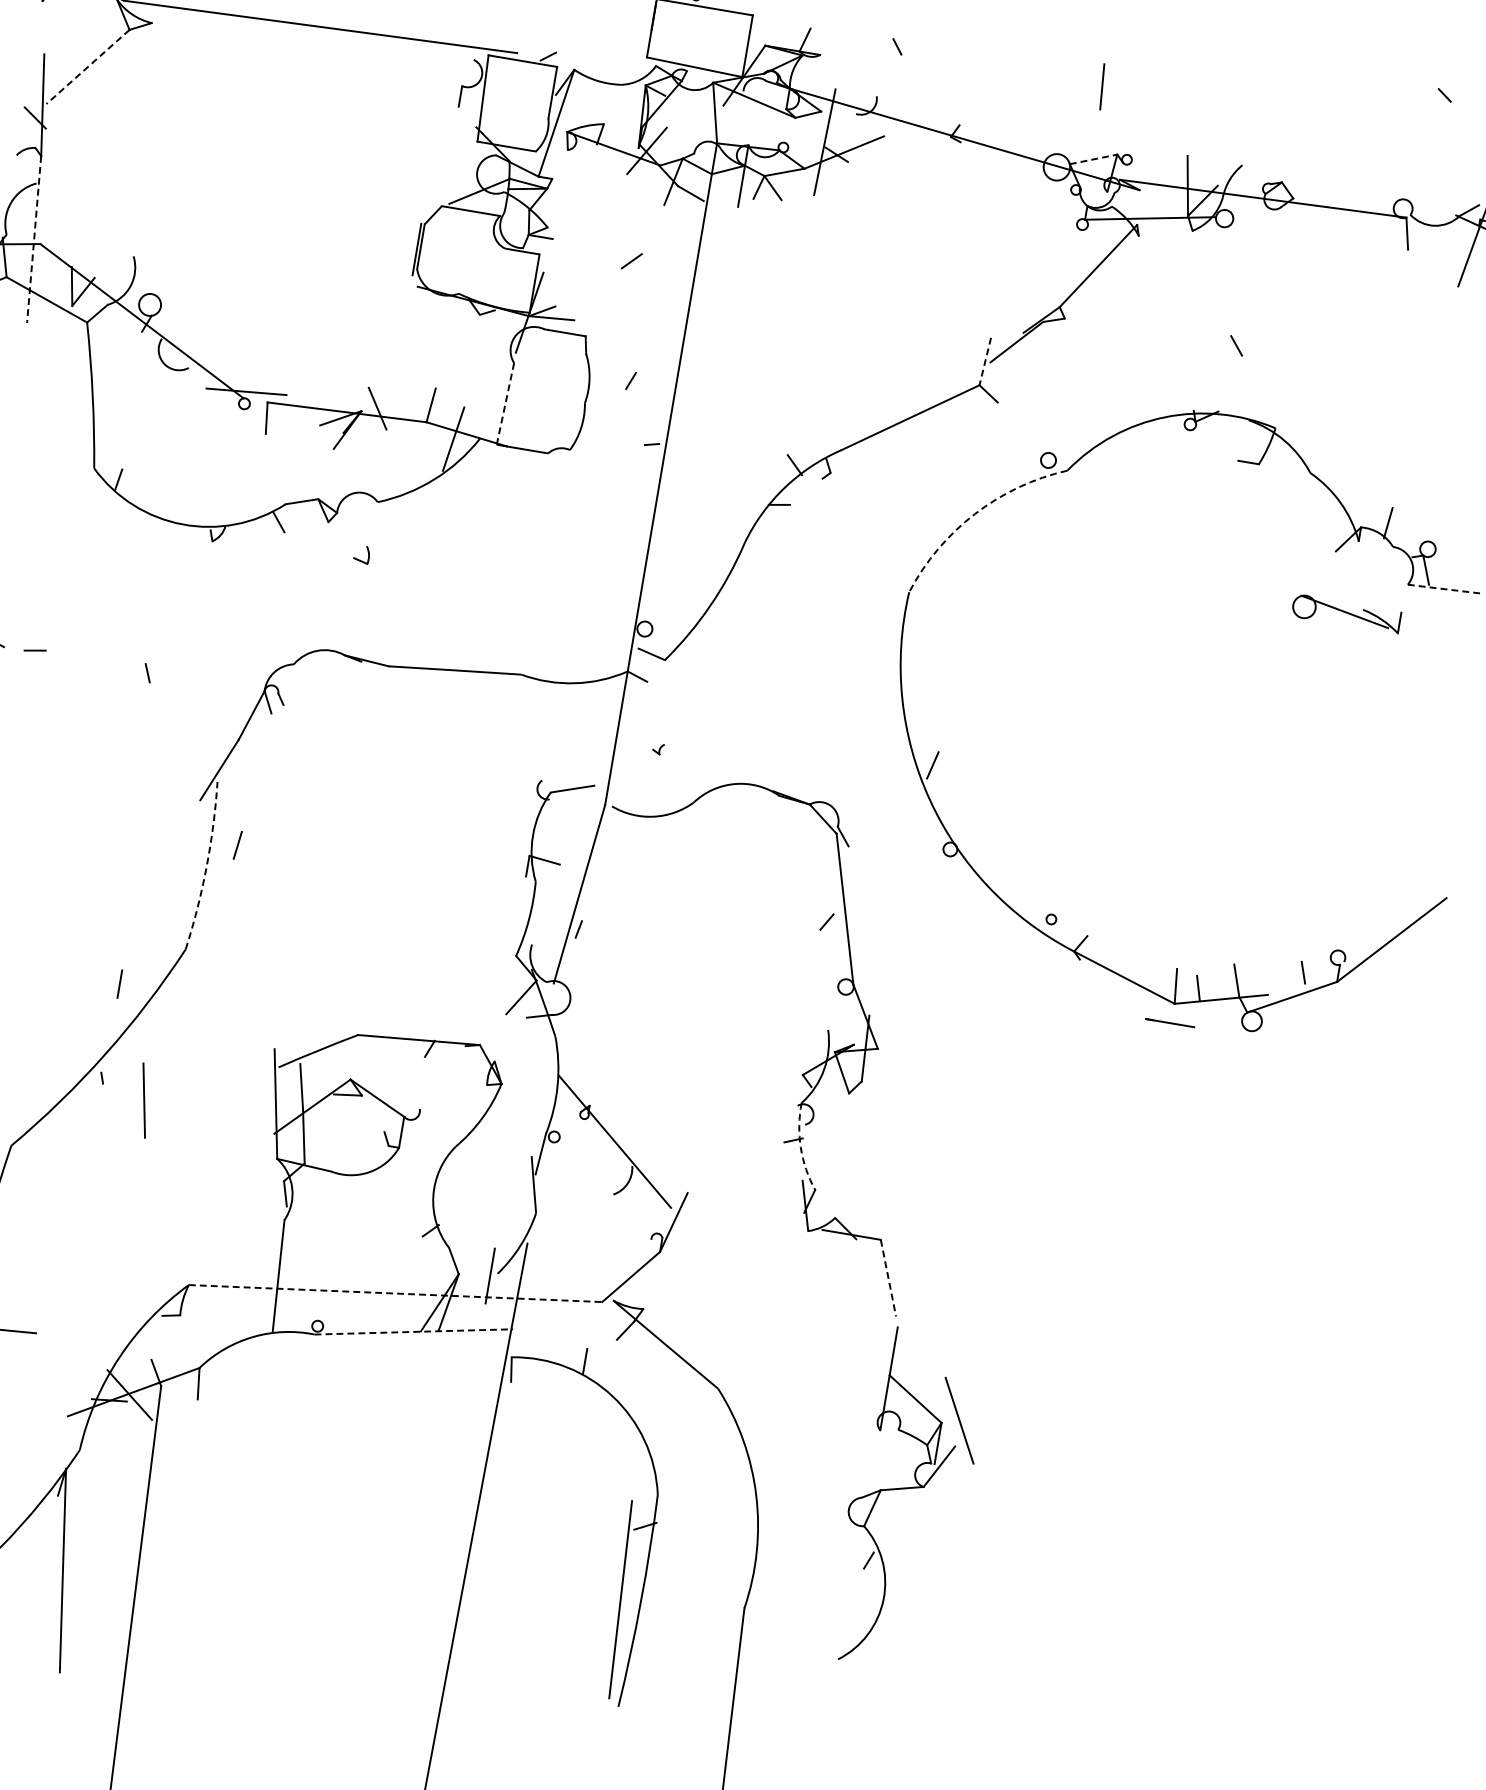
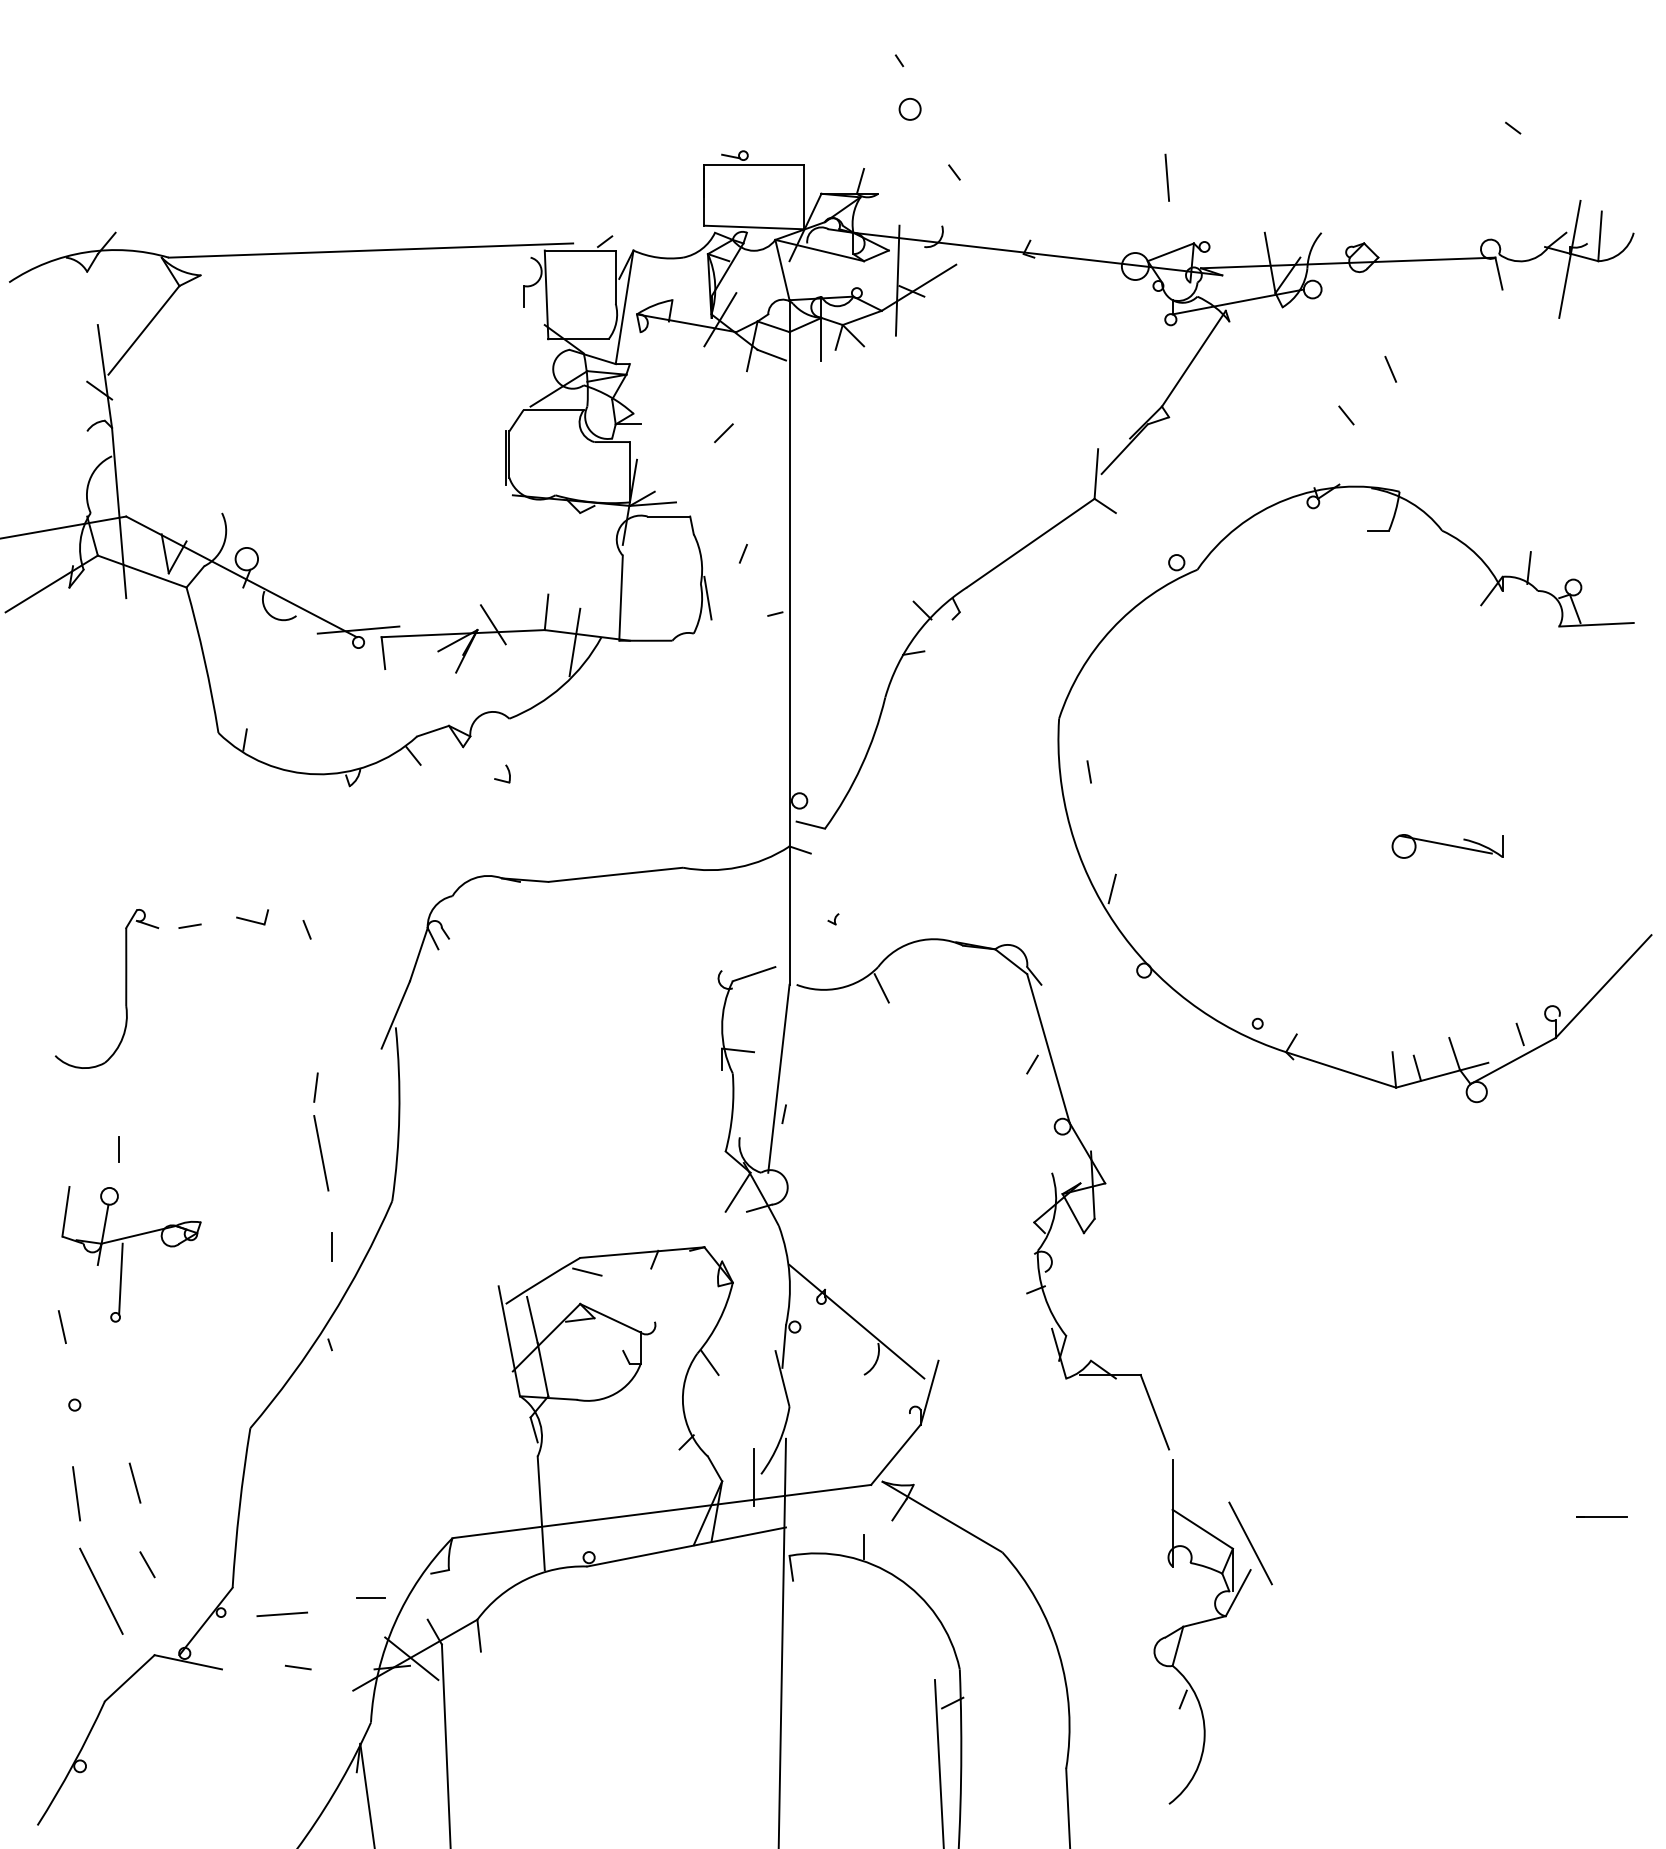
line: (87, 67) -> (143, 330), dashed -> solid
line: (1093, 159) -> (1170, 252), dashed -> solid
line: (34, 240) -> (119, 513), dashed -> solid
line: (1286, 307) -> (1390, 368), added
line: (985, 362) -> (1096, 474), dashed -> solid
line: (505, 404) -> (621, 598), dashed -> solid
line: (589, 417) -> (707, 597), added
arc: (974, 514) -> (1111, 629), dashed -> solid
line: (1445, 589) -> (1597, 624), dashed -> solid
part: (1346, 614) -> (1447, 846), moved
line: (929, 647) -> (1088, 771), added
part: (96, 652) -> (252, 917), added
line: (693, 823) -> (881, 988), added
line: (237, 845) -> (315, 1087), moved
arc: (206, 866) -> (399, 1114), dashed -> solid
line: (1169, 1022) -> (1601, 1516), moved
line: (362, 1049) -> (587, 1271), added
line: (144, 1100) -> (321, 1153), moved
arc: (800, 1147) -> (1044, 1295), dashed -> solid
line: (465, 1157) -> (709, 1362), added
line: (888, 1278) -> (1154, 1412), dashed -> solid
line: (395, 1293) -> (661, 1511), dashed -> solid
line: (99, 1330) -> (370, 1598), added
line: (414, 1331) -> (687, 1546), dashed -> solid
line: (17, 1384) -> (297, 1667), added

